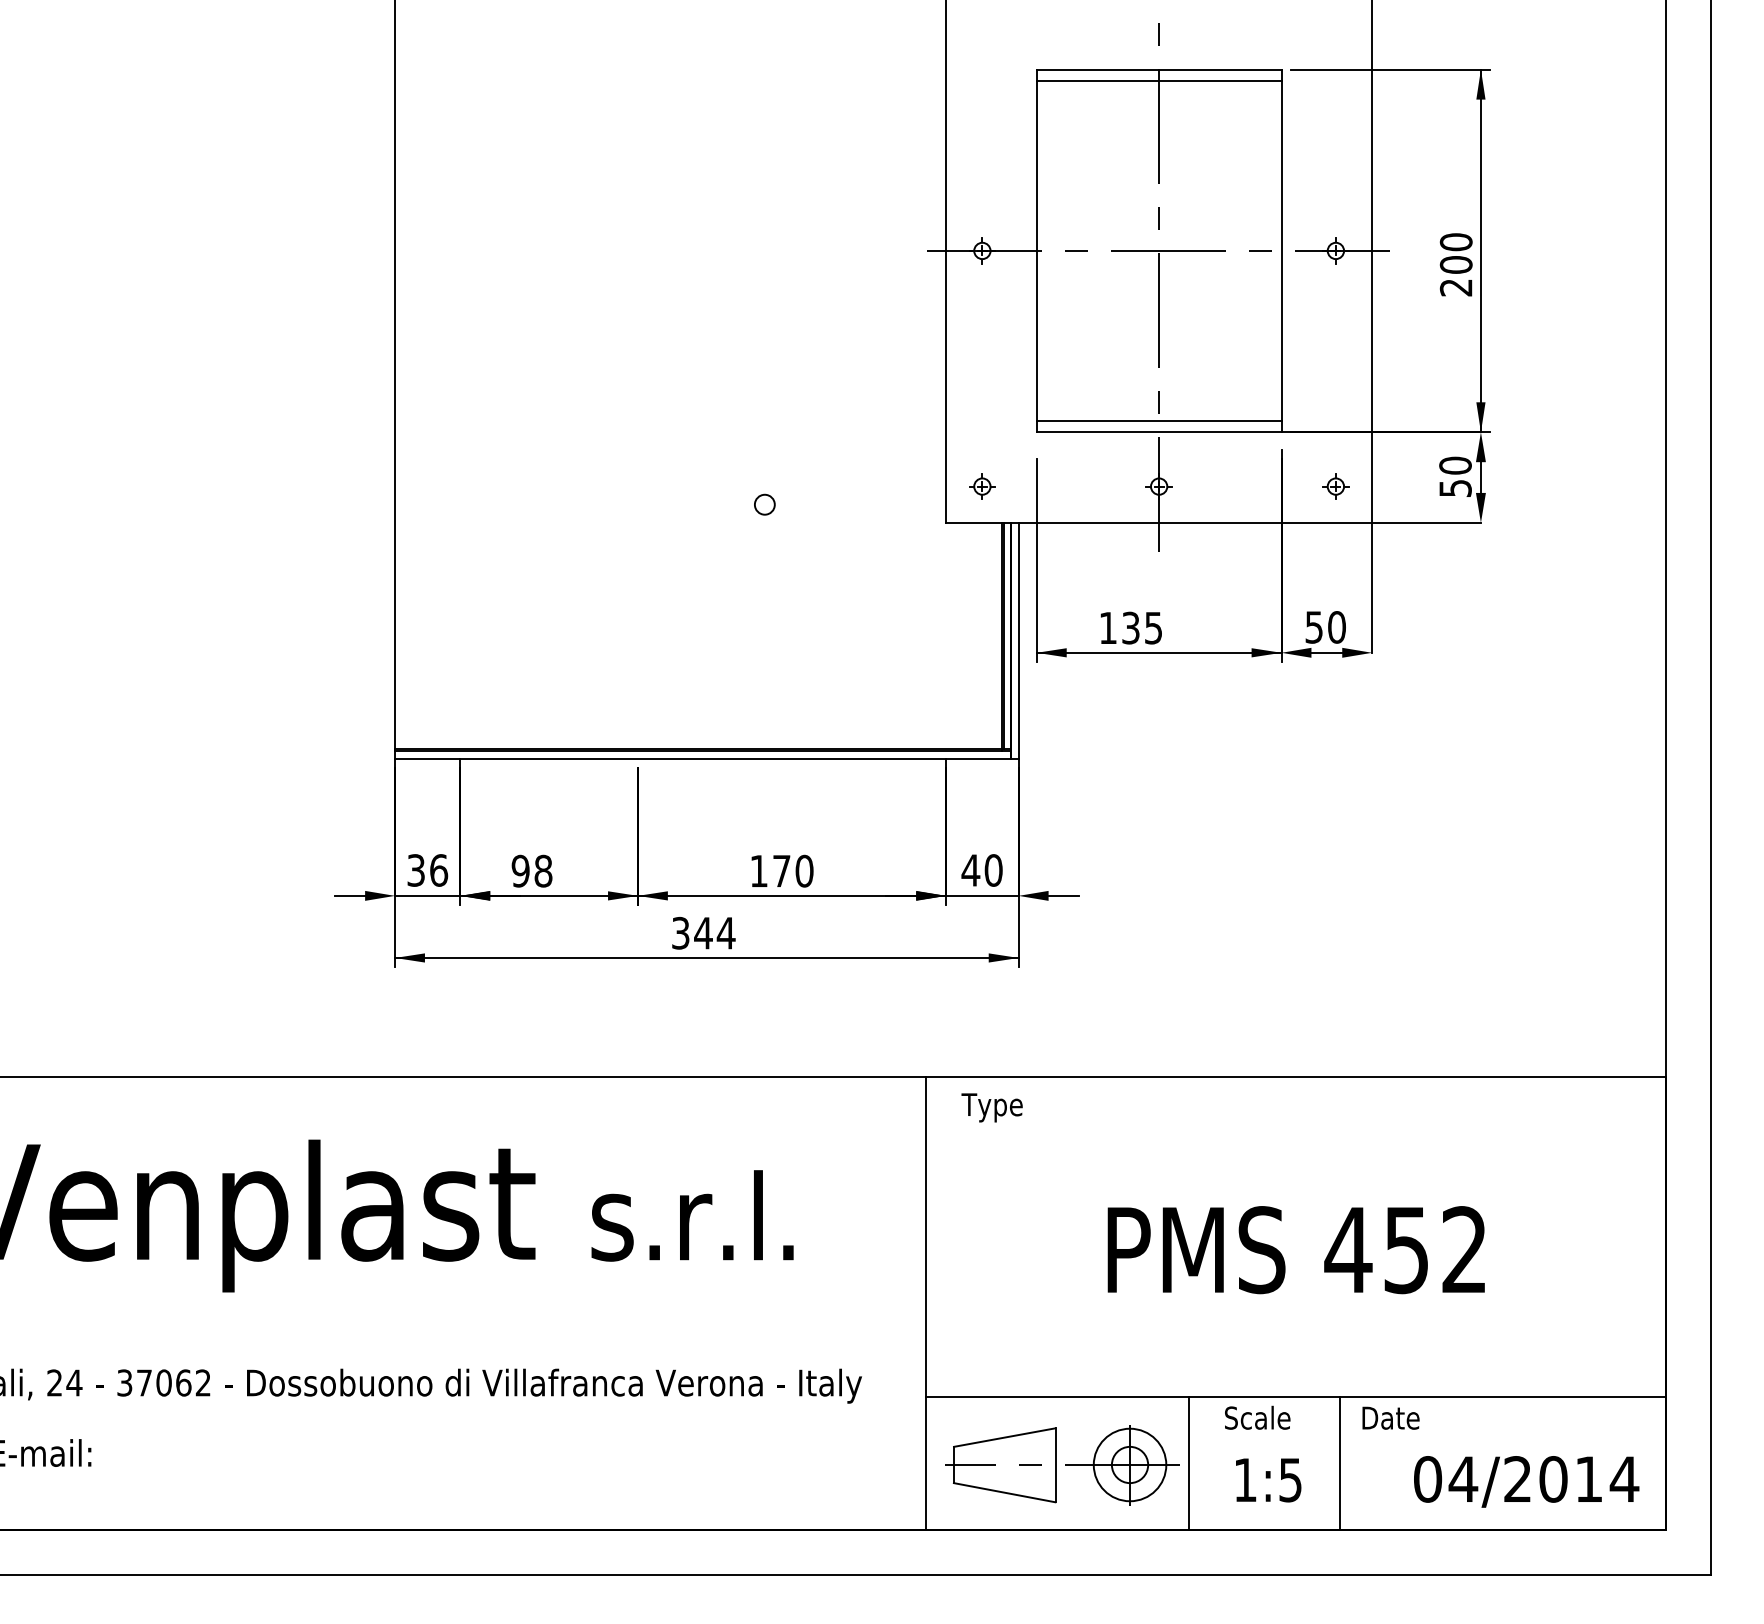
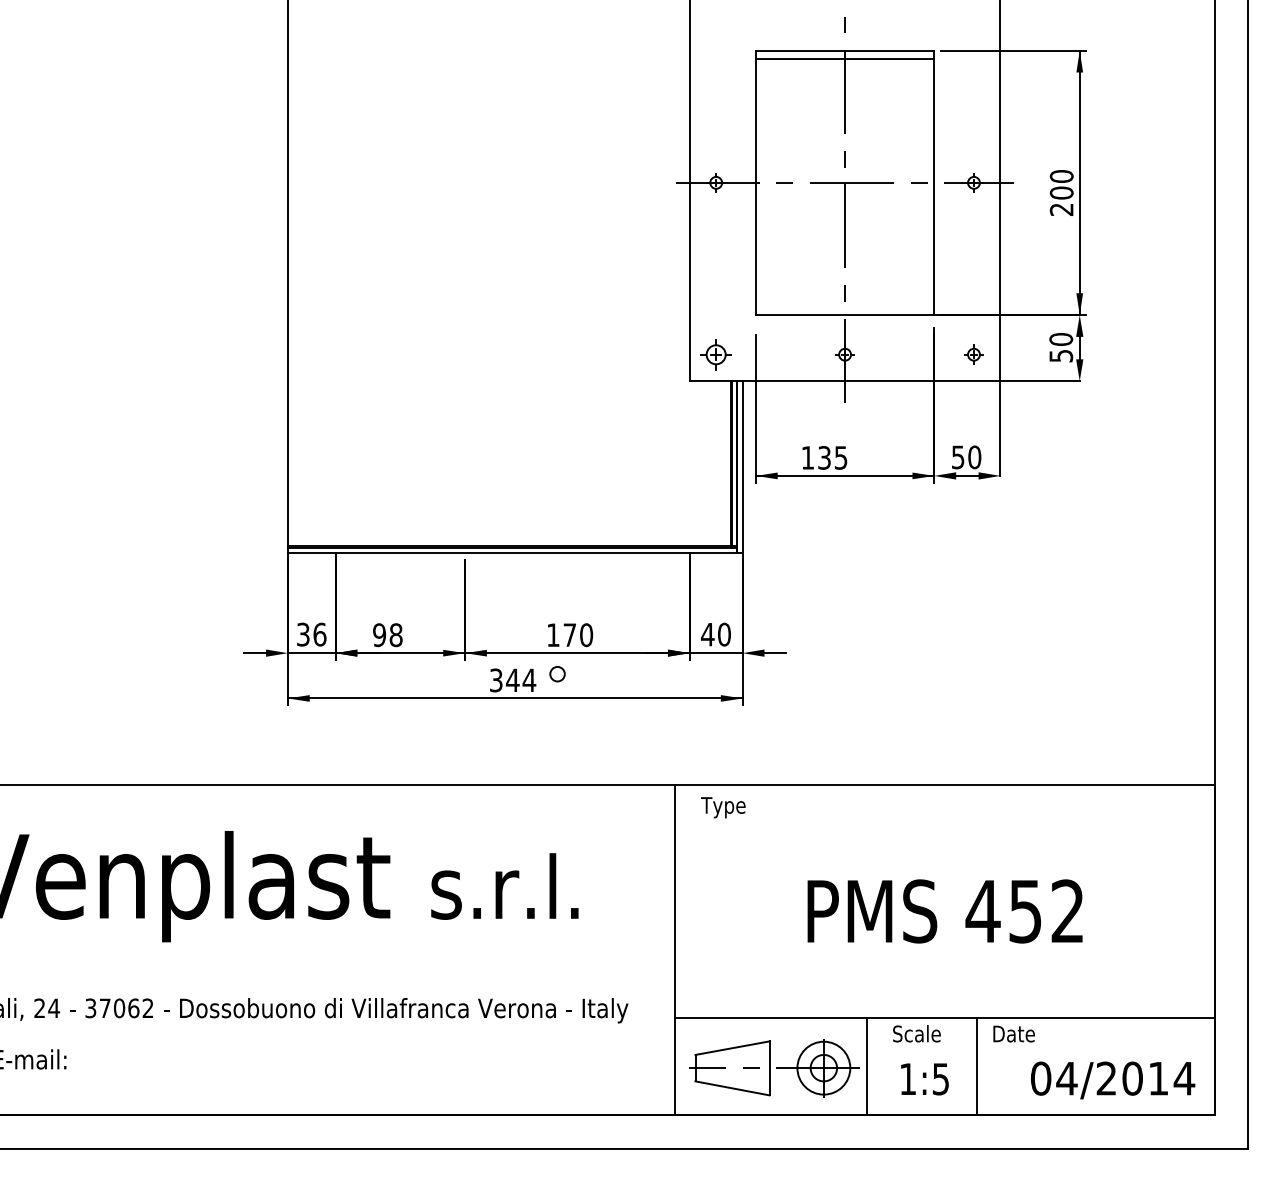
line: (1158, 421) -> (844, 307), removed
part: (982, 486) -> (716, 354), size x1.6
circle: (764, 504) -> (557, 674), moved

